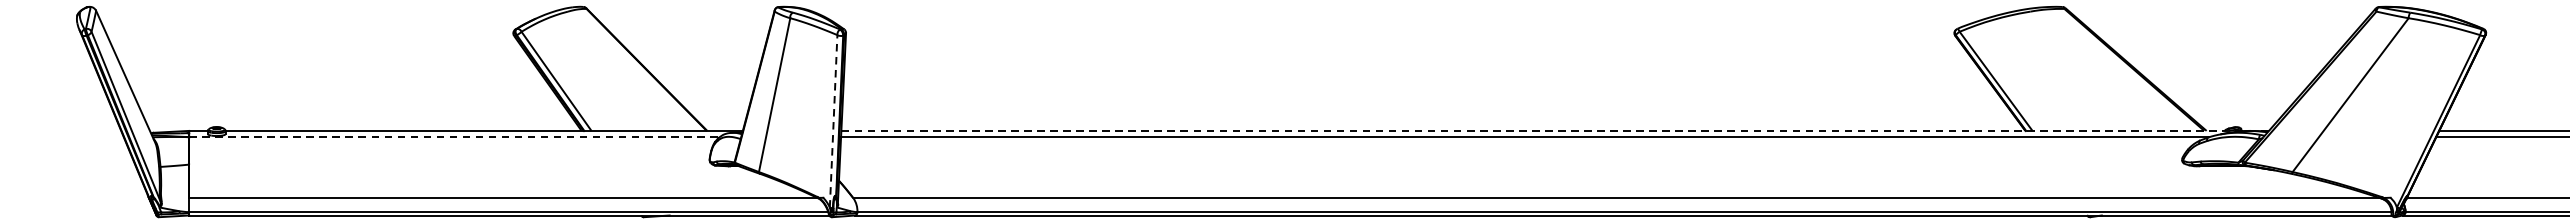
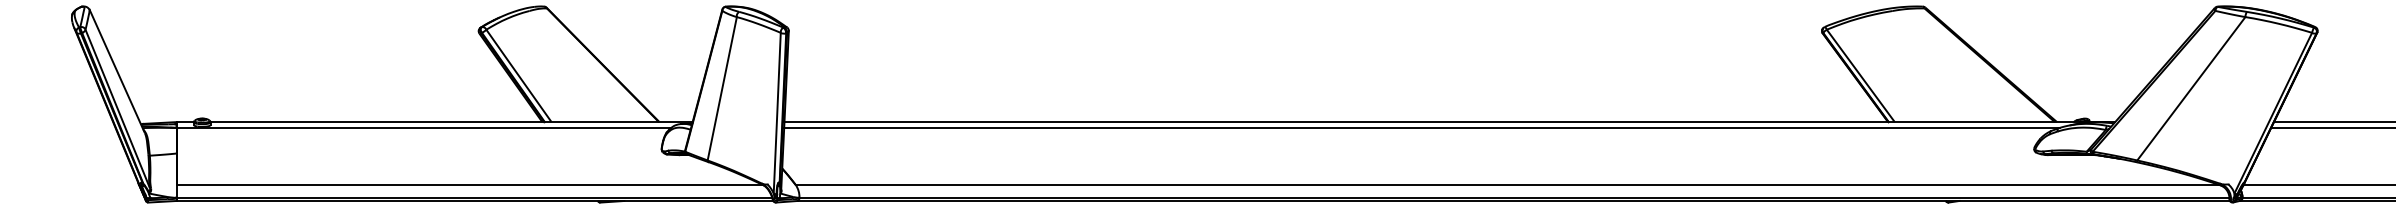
line: (833, 120) -> (777, 112), dashed -> solid
line: (1554, 131) -> (1449, 122), dashed -> solid
line: (455, 136) -> (424, 127), dashed -> solid

